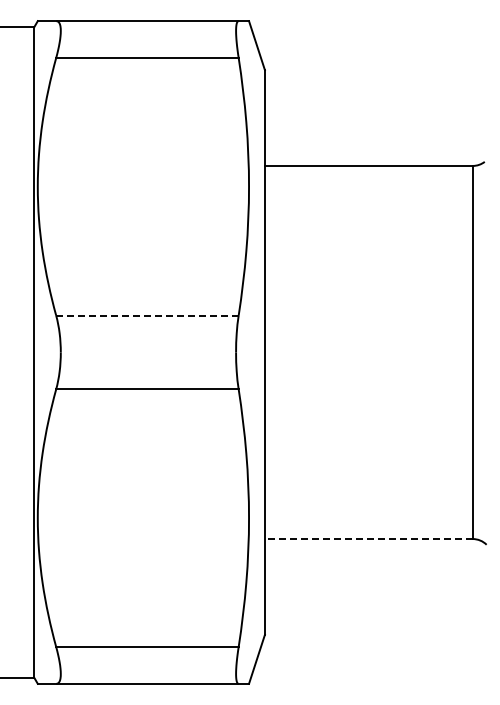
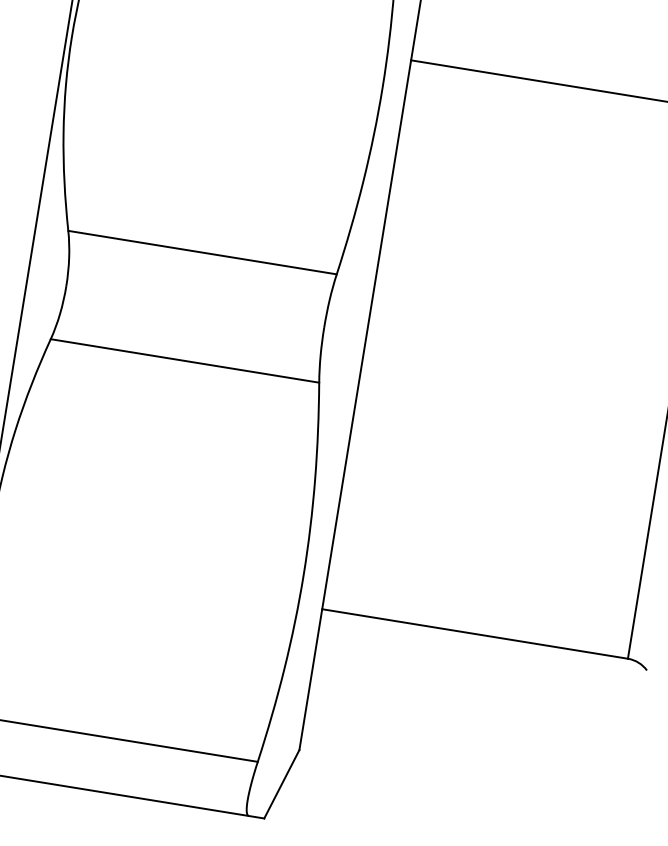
line: (147, 315) -> (202, 252), dashed -> solid
line: (368, 539) -> (474, 634), dashed -> solid

